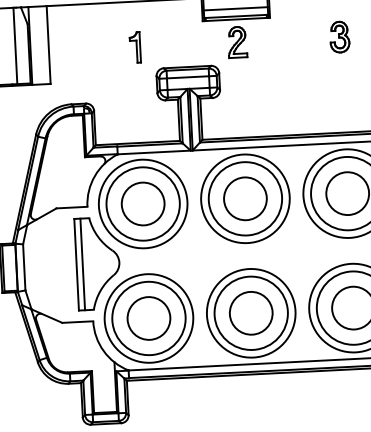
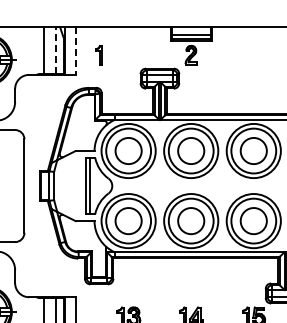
part: (339, 35) -> (253, 54), removed
line: (15, 45) -> (55, 50), solid -> dashed
line: (48, 45) -> (75, 51), solid -> dashed
part: (135, 47) -> (98, 55), moved

